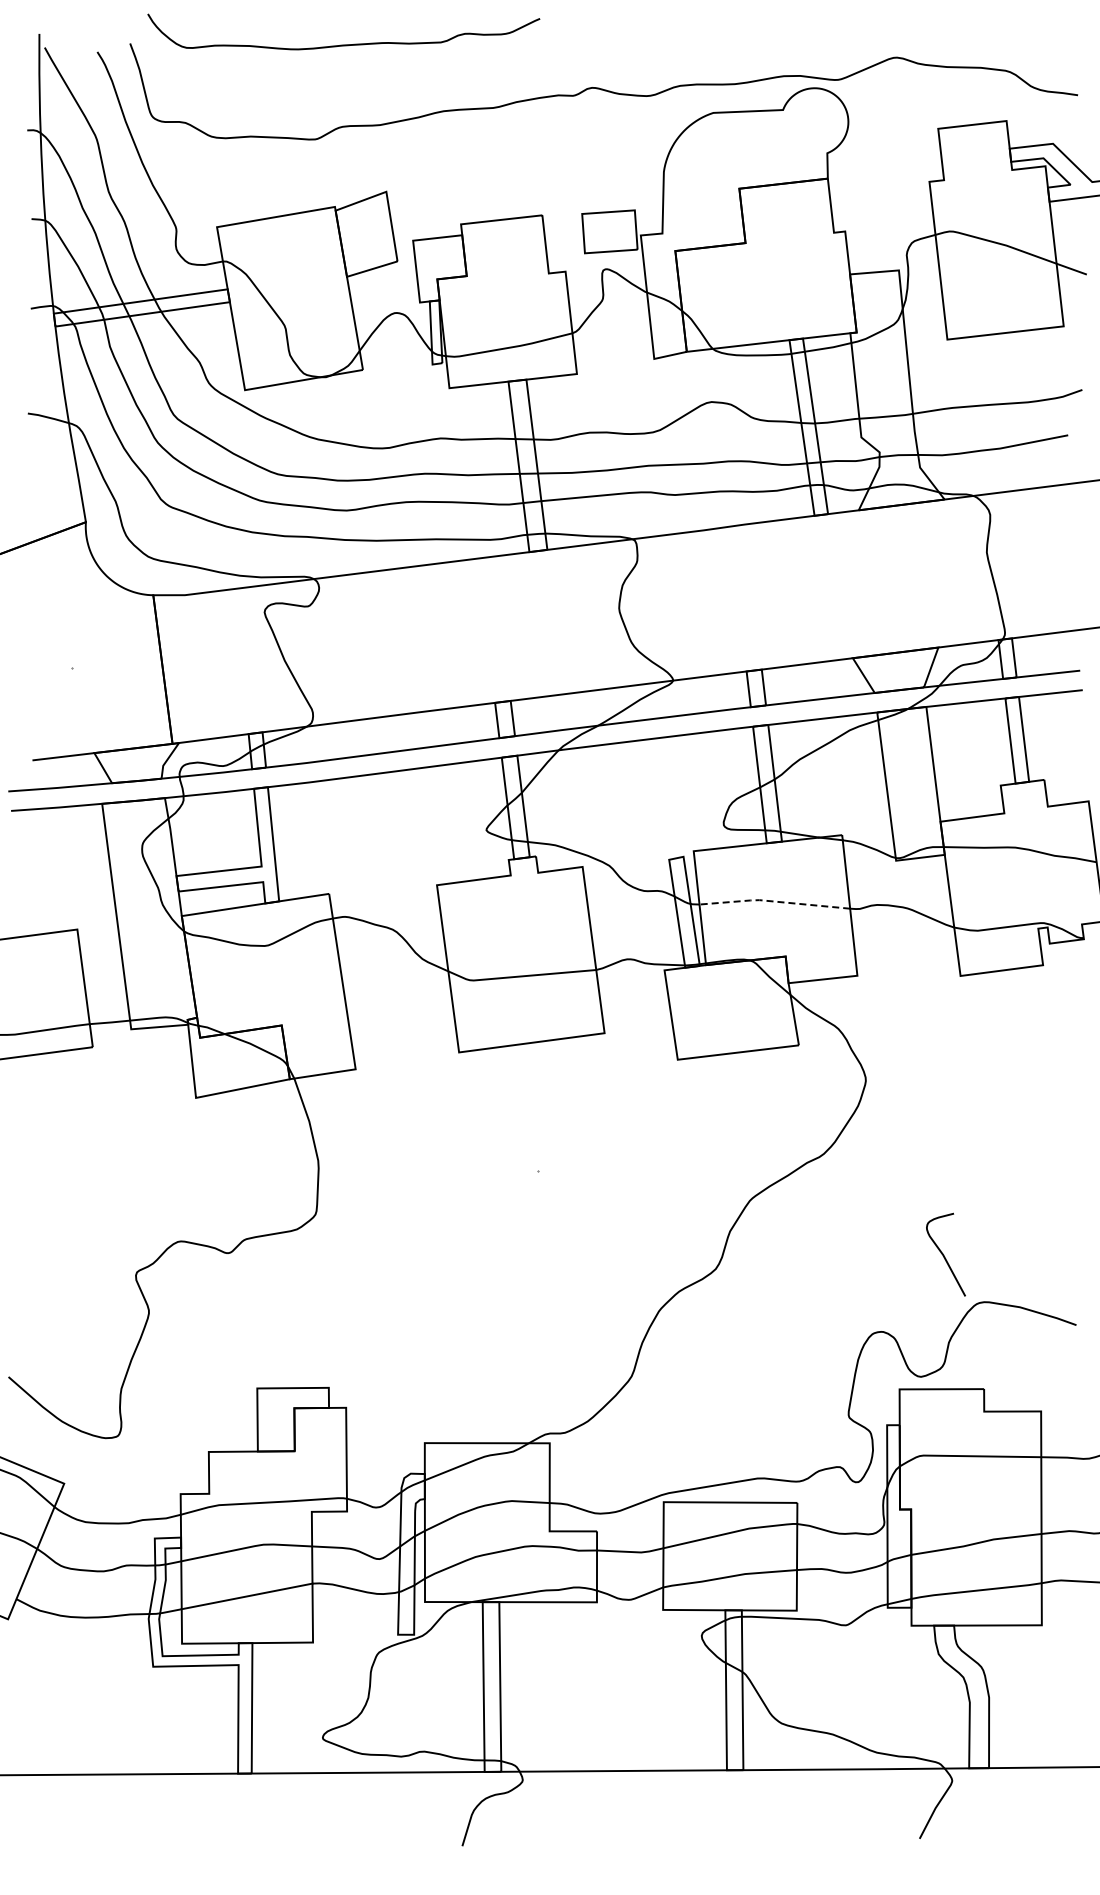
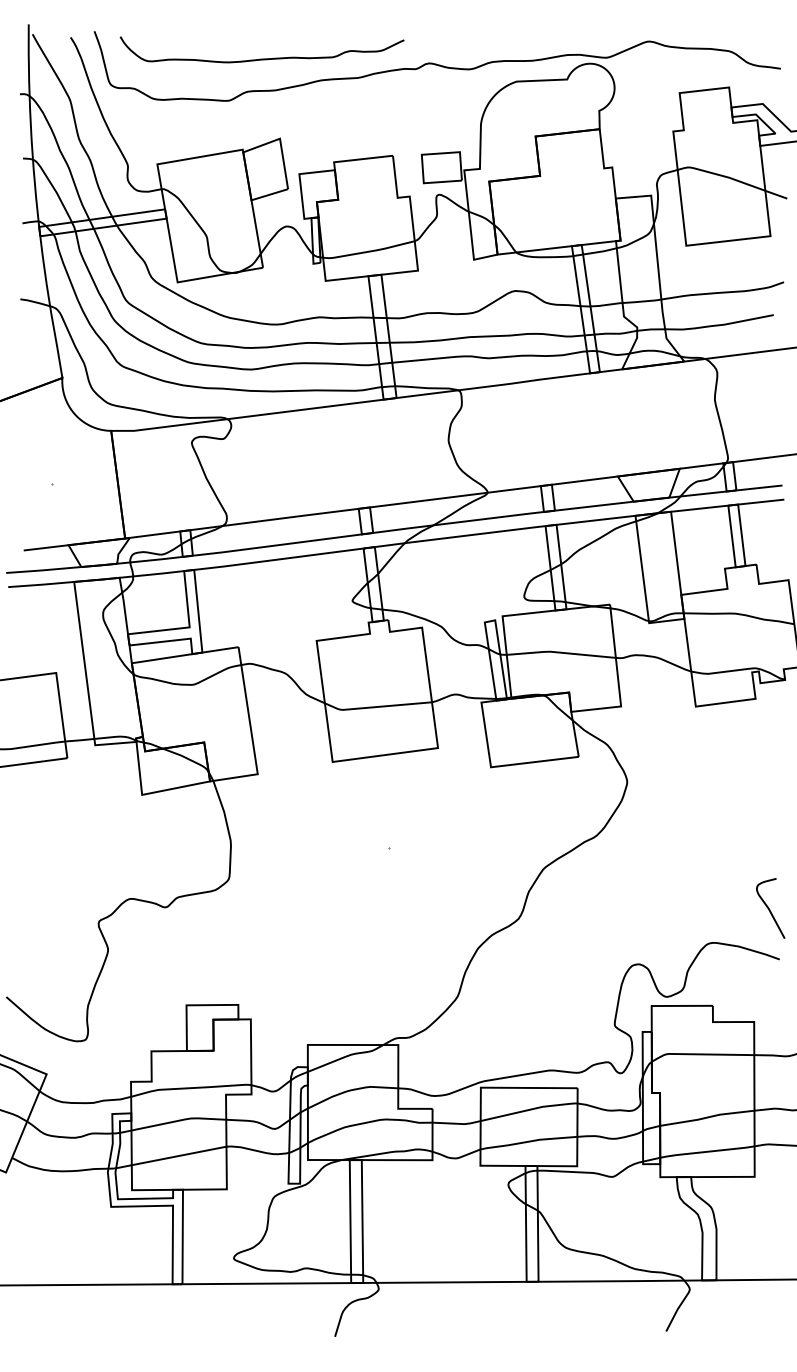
curve: (343, 44) -> (261, 58), moved
line: (773, 901) -> (560, 652), dashed -> solid
curve: (944, 1255) -> (769, 909), moved

